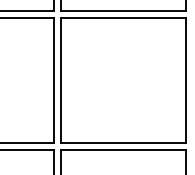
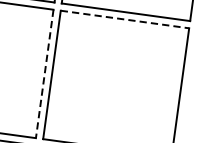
line: (123, 17) -> (125, 19), solid -> dashed
line: (53, 80) -> (44, 73), solid -> dashed

